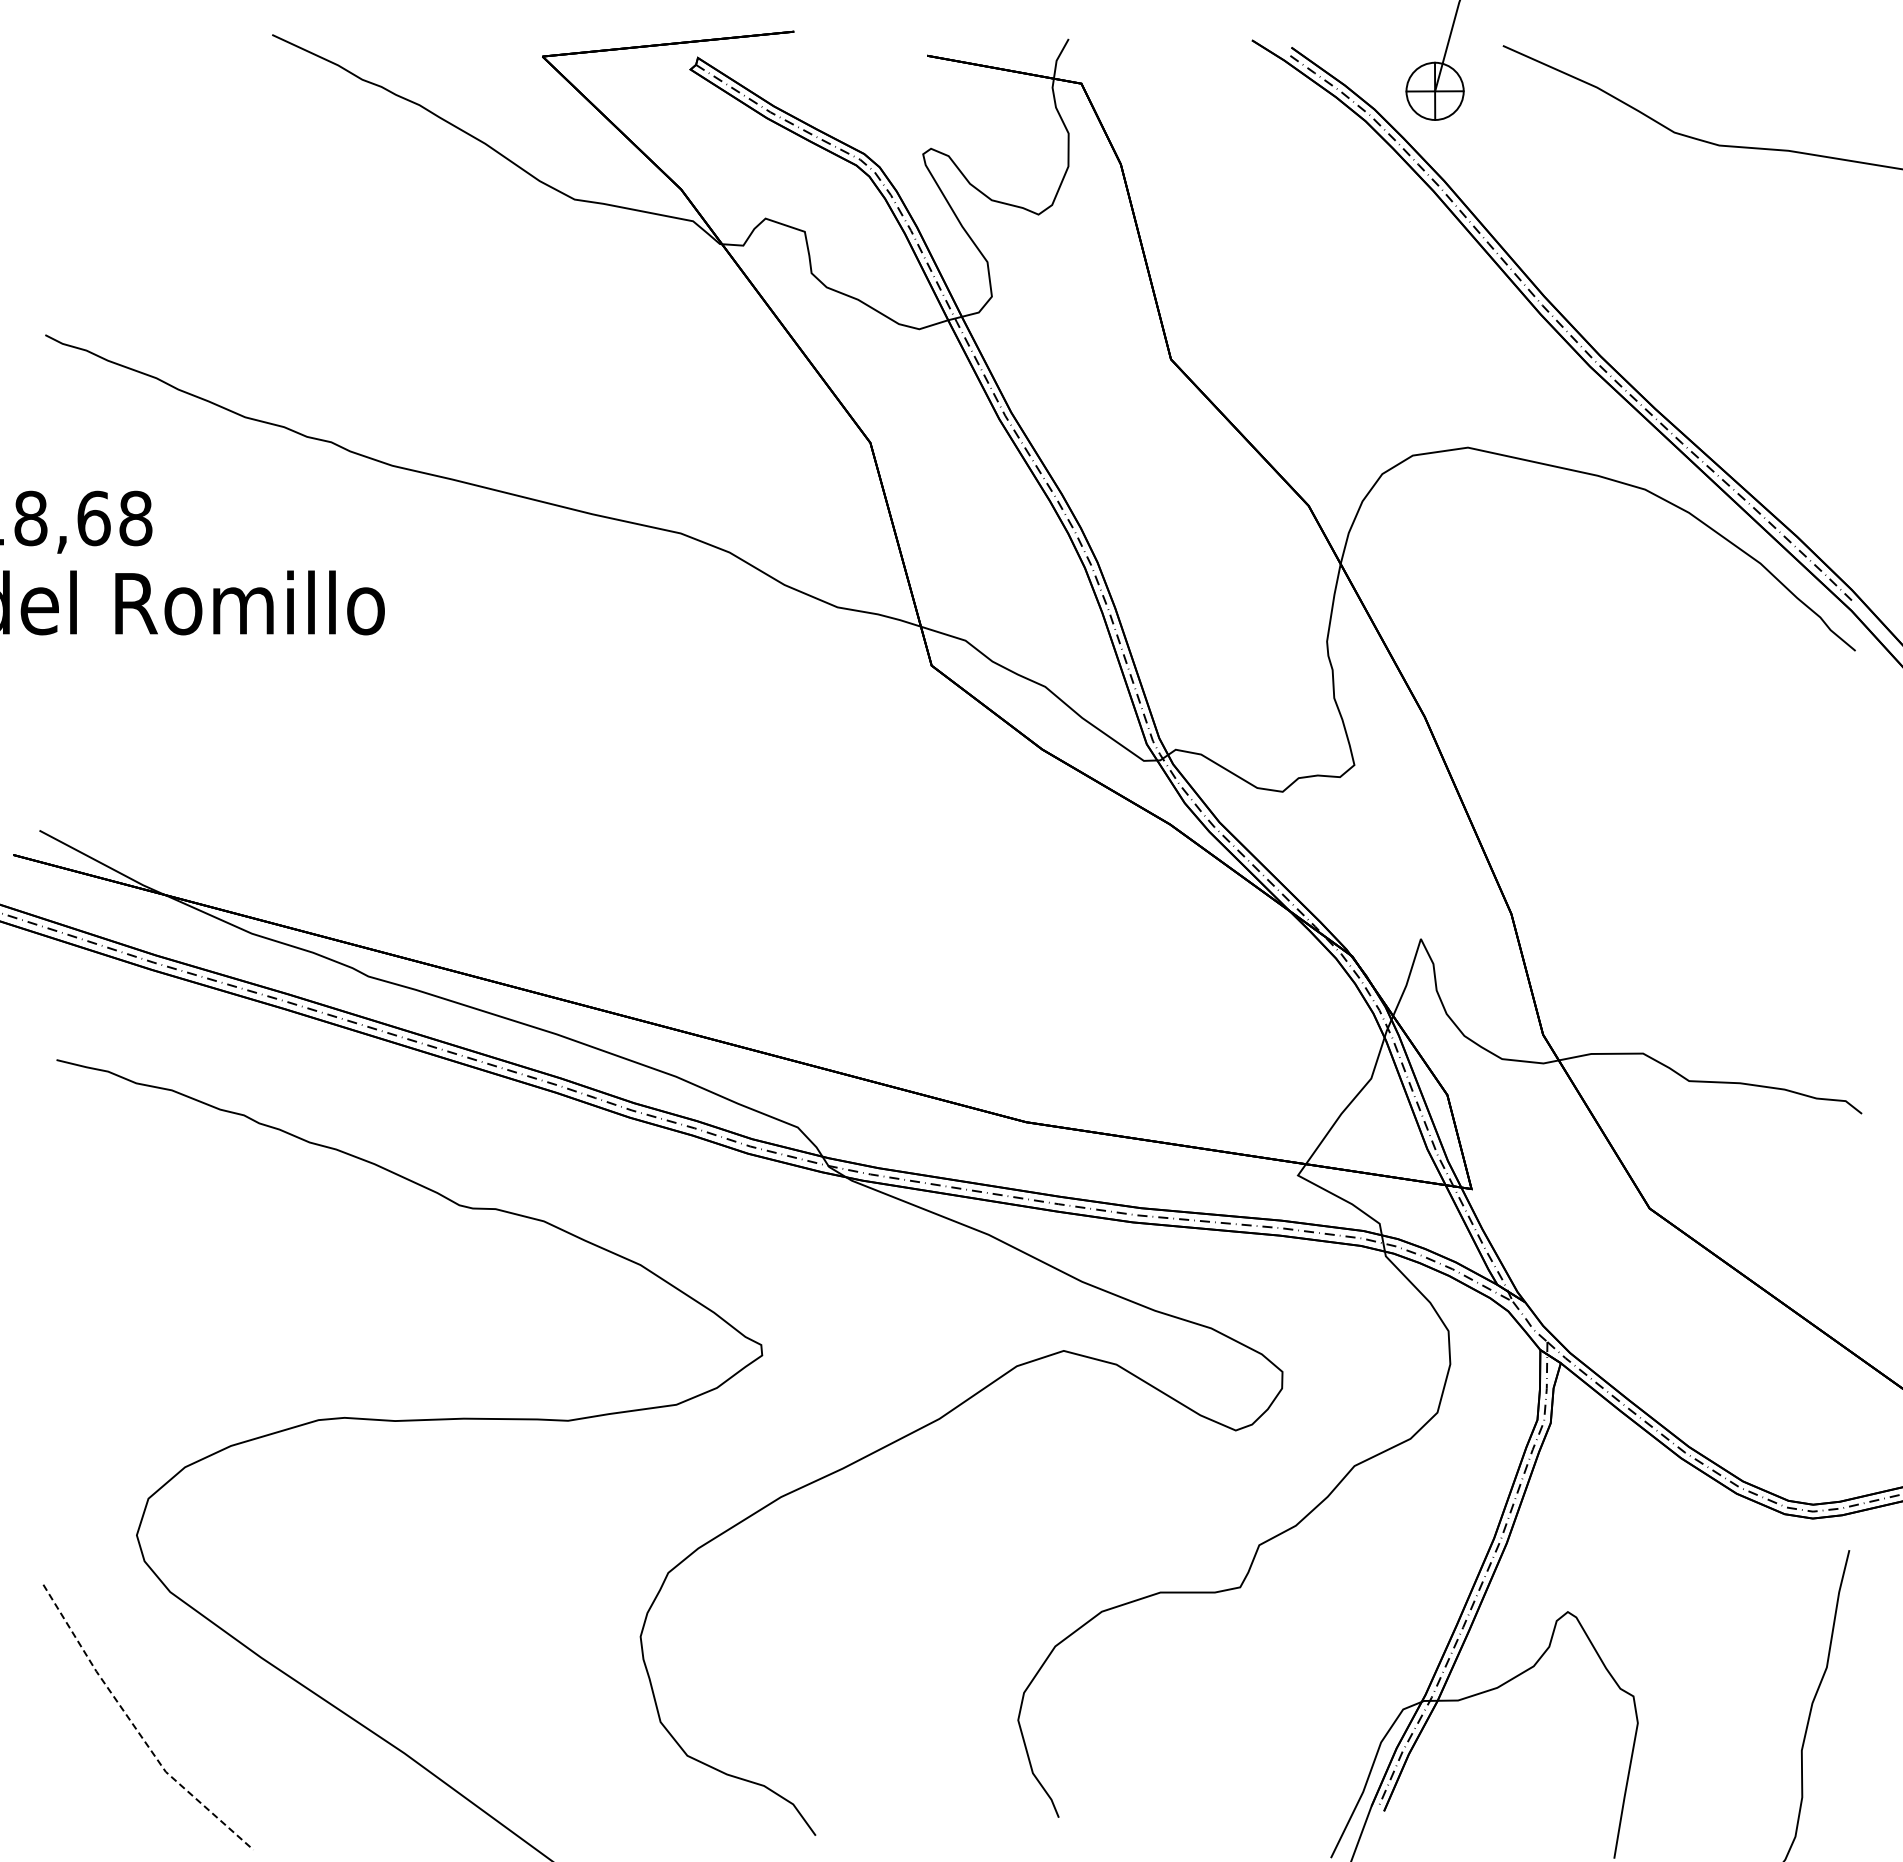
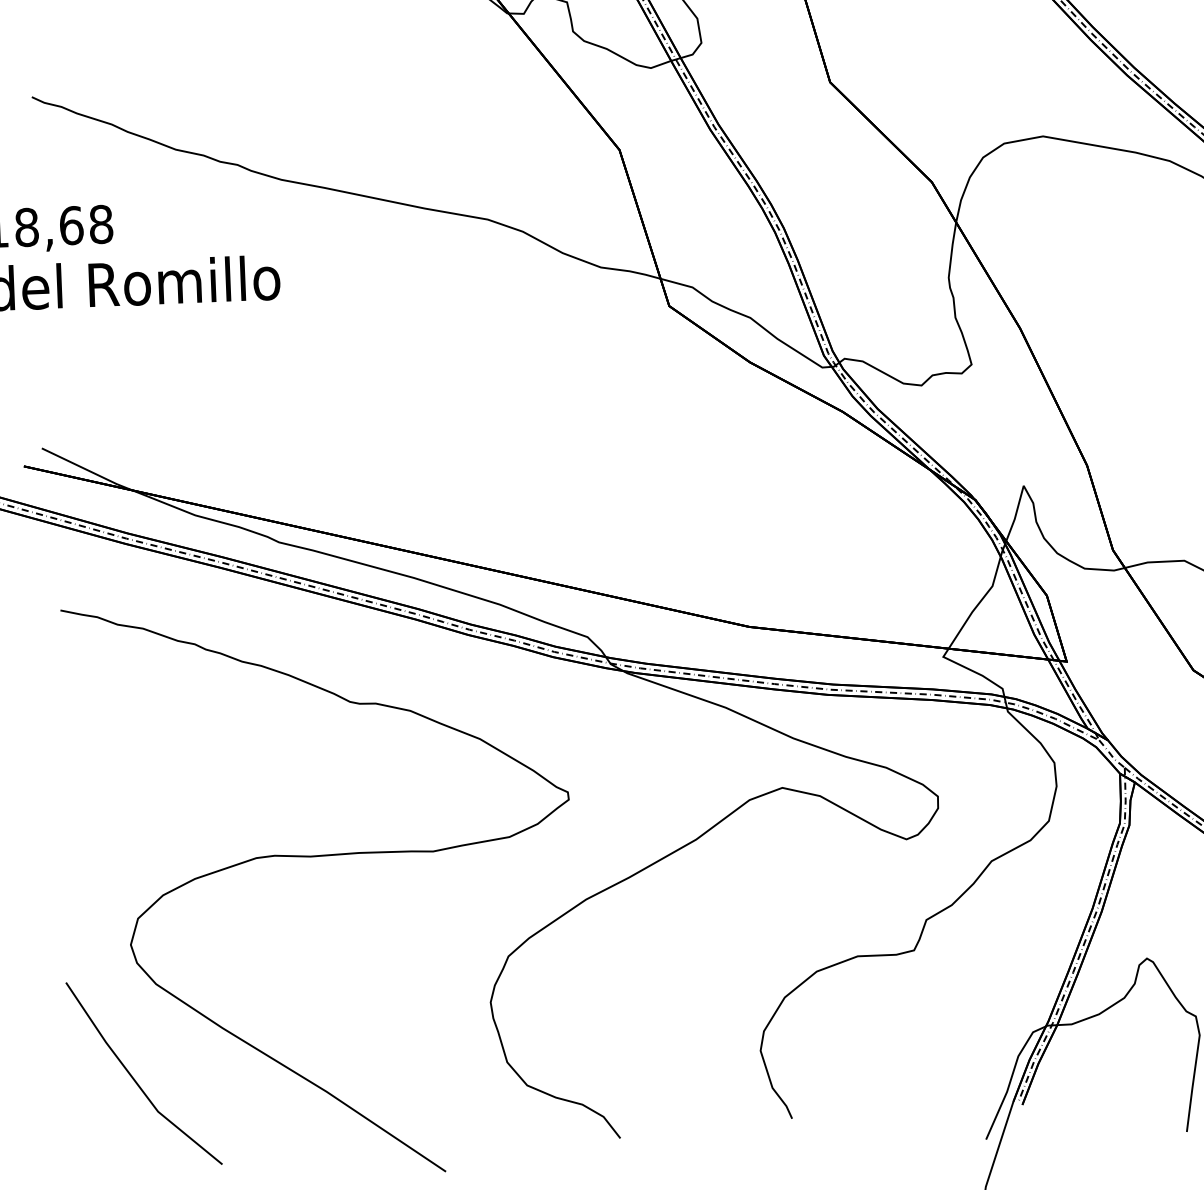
line: (135, 1728) -> (135, 1081), dashed -> solid

